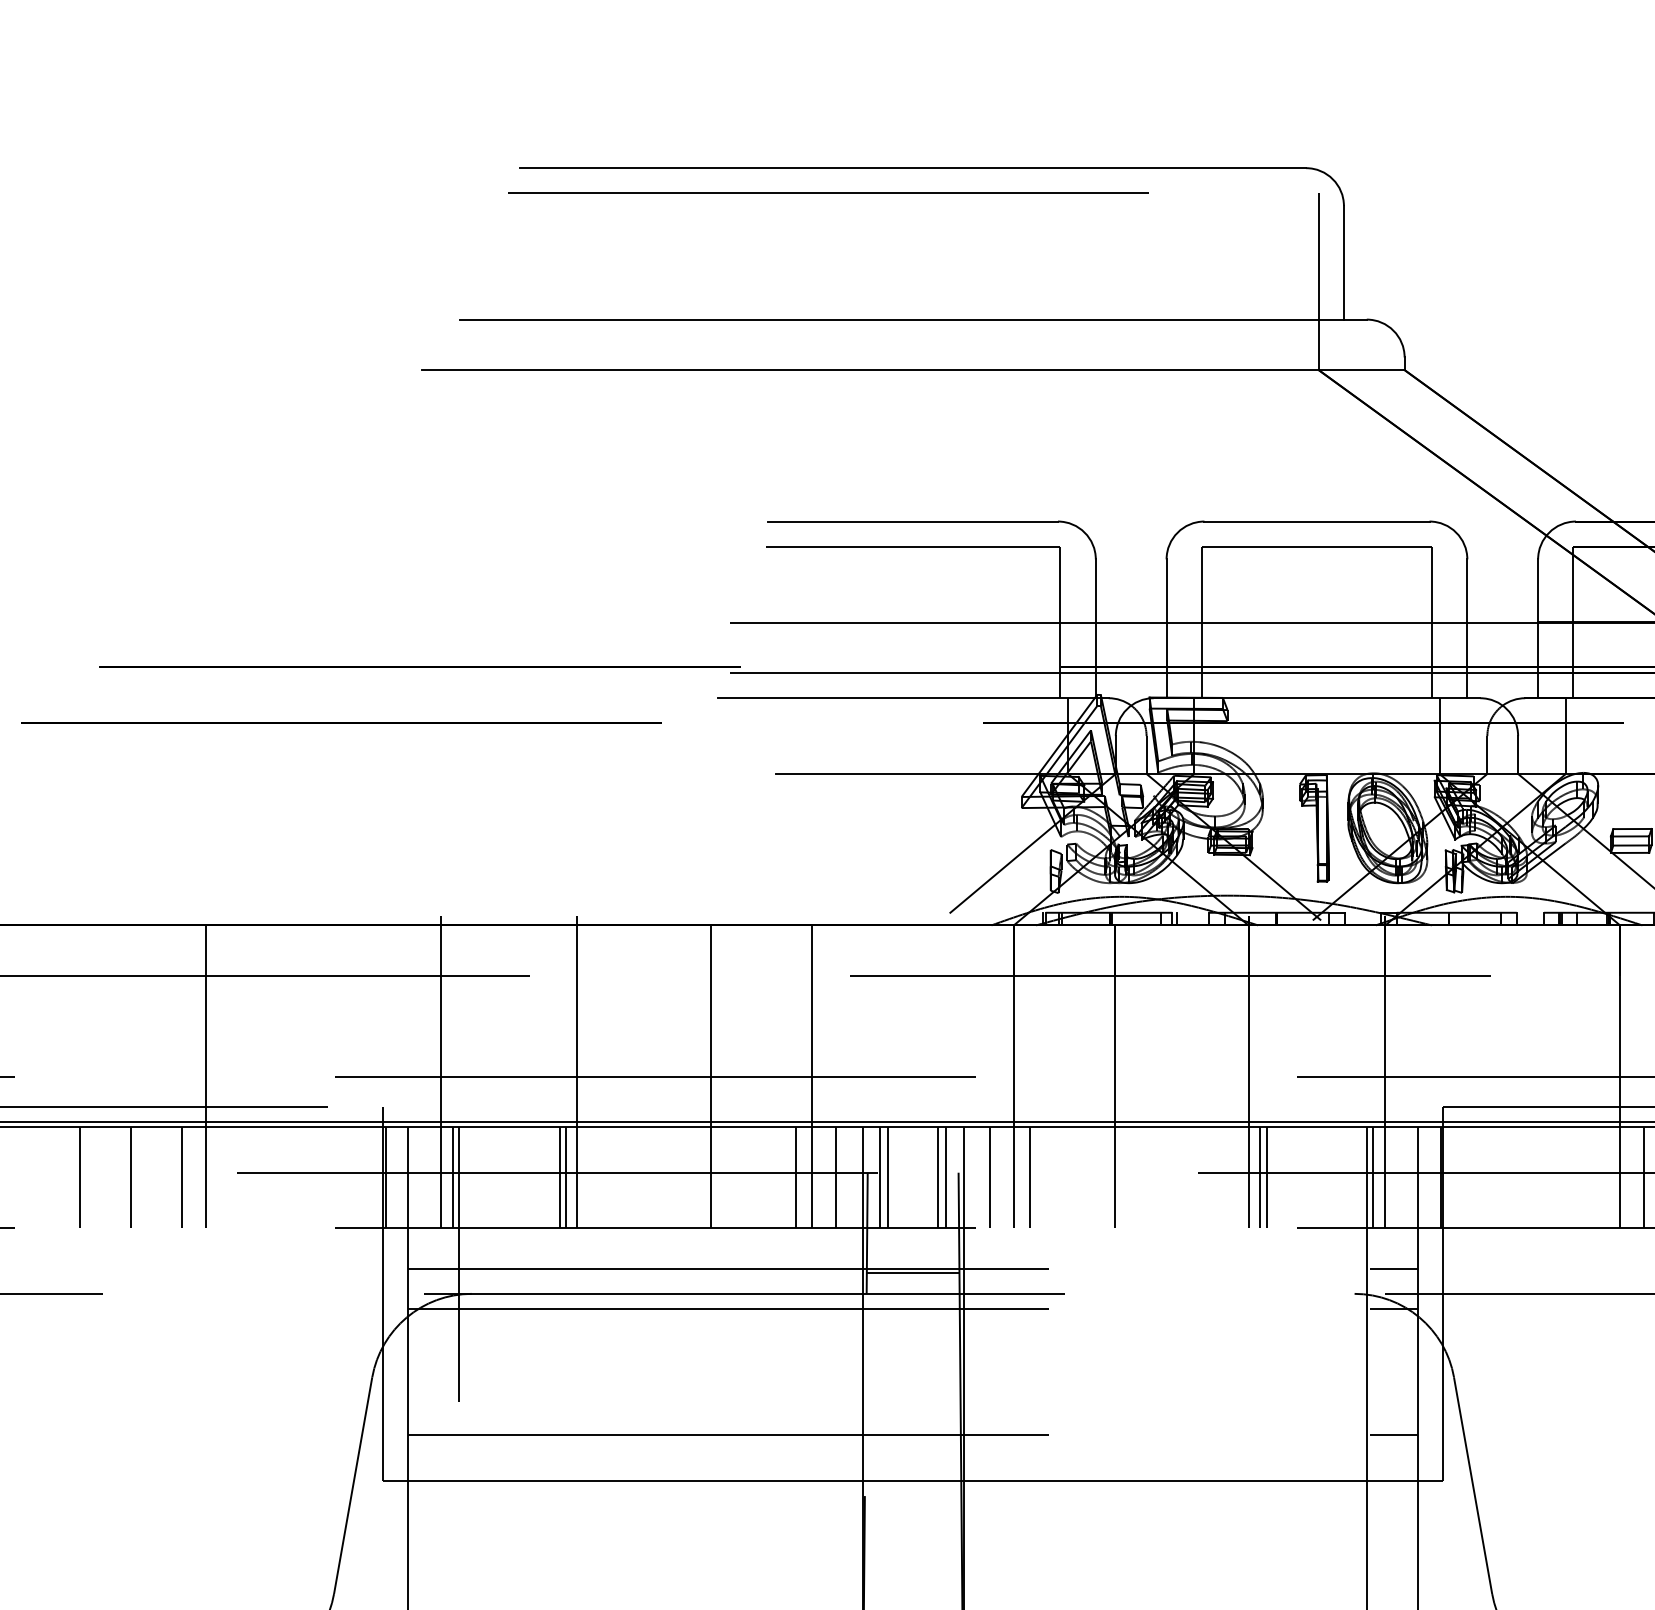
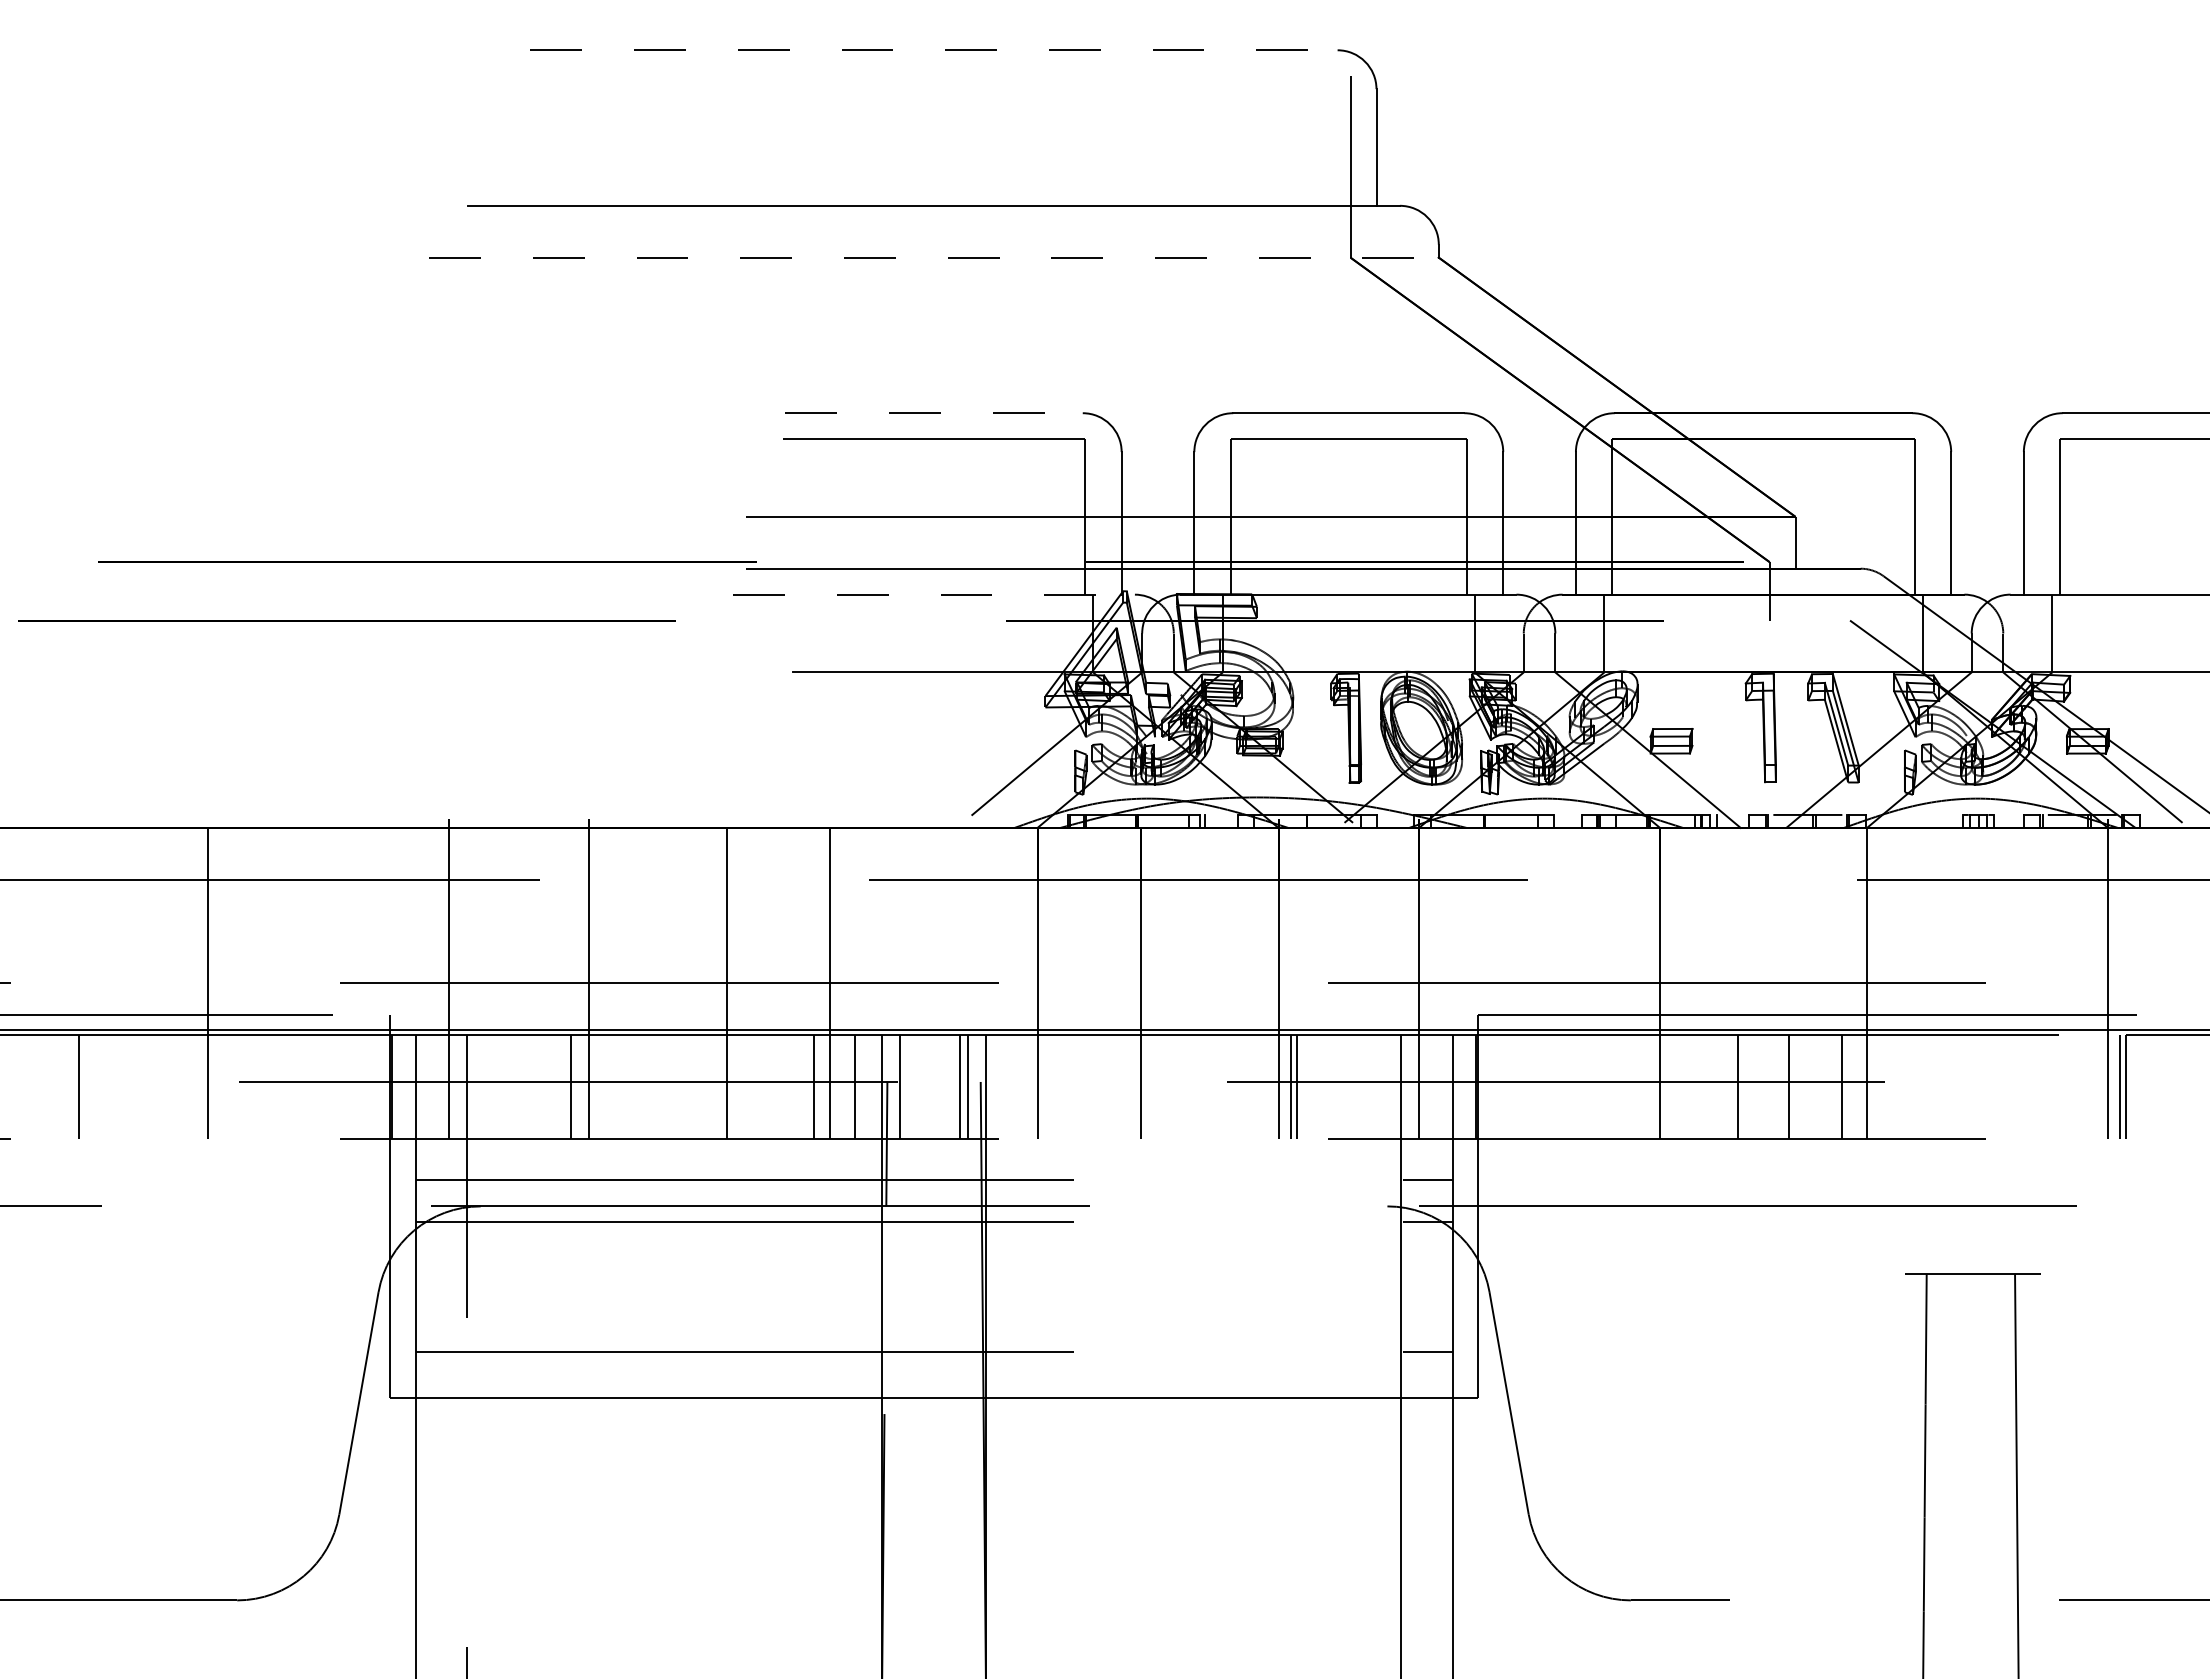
line: (913, 168) -> (934, 50), solid -> dashed
line: (827, 192) -> (846, 75), removed
line: (913, 369) -> (934, 257), solid -> dashed
line: (913, 521) -> (934, 413), solid -> dashed
line: (913, 698) -> (934, 594), solid -> dashed
line: (130, 1178) -> (130, 1087), removed
line: (182, 1178) -> (183, 1087), removed
line: (453, 1178) -> (461, 1087), removed
line: (565, 1178) -> (577, 1087), removed
line: (888, 1178) -> (908, 1087), removed
line: (989, 1178) -> (1012, 1087), removed
line: (1029, 1178) -> (1053, 1087), removed
line: (1373, 1178) -> (1406, 1087), removed
line: (1643, 1178) -> (1684, 1087), removed
line: (912, 1273) -> (933, 1185), removed

